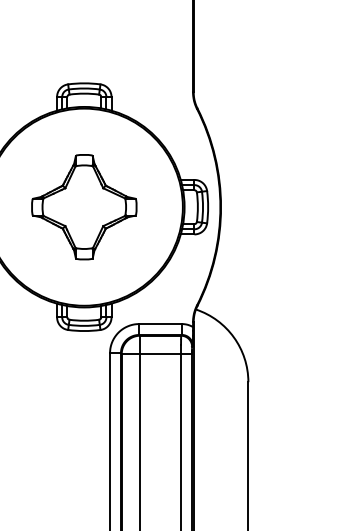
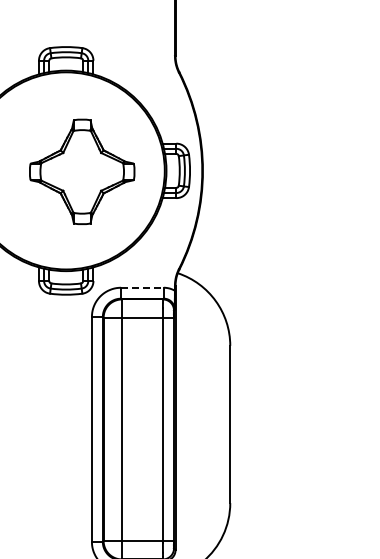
part: (84, 206) -> (82, 171), moved
line: (160, 323) -> (142, 287), solid -> dashed

